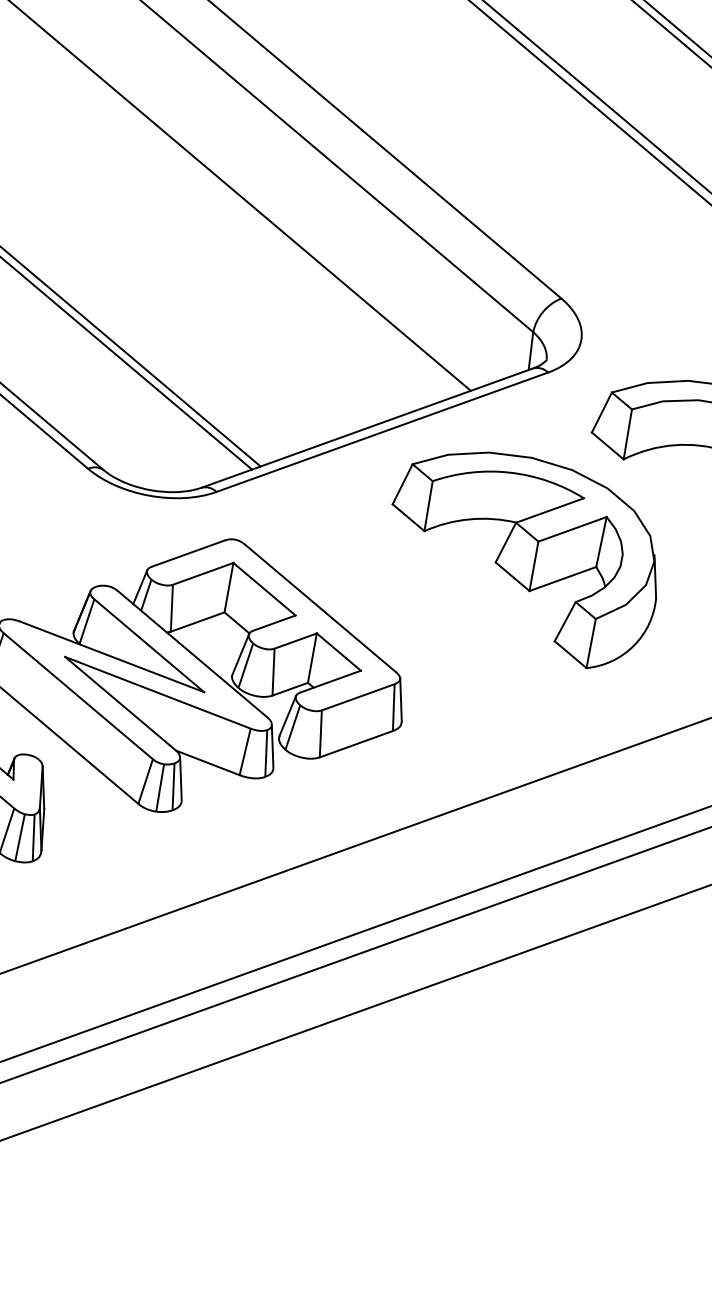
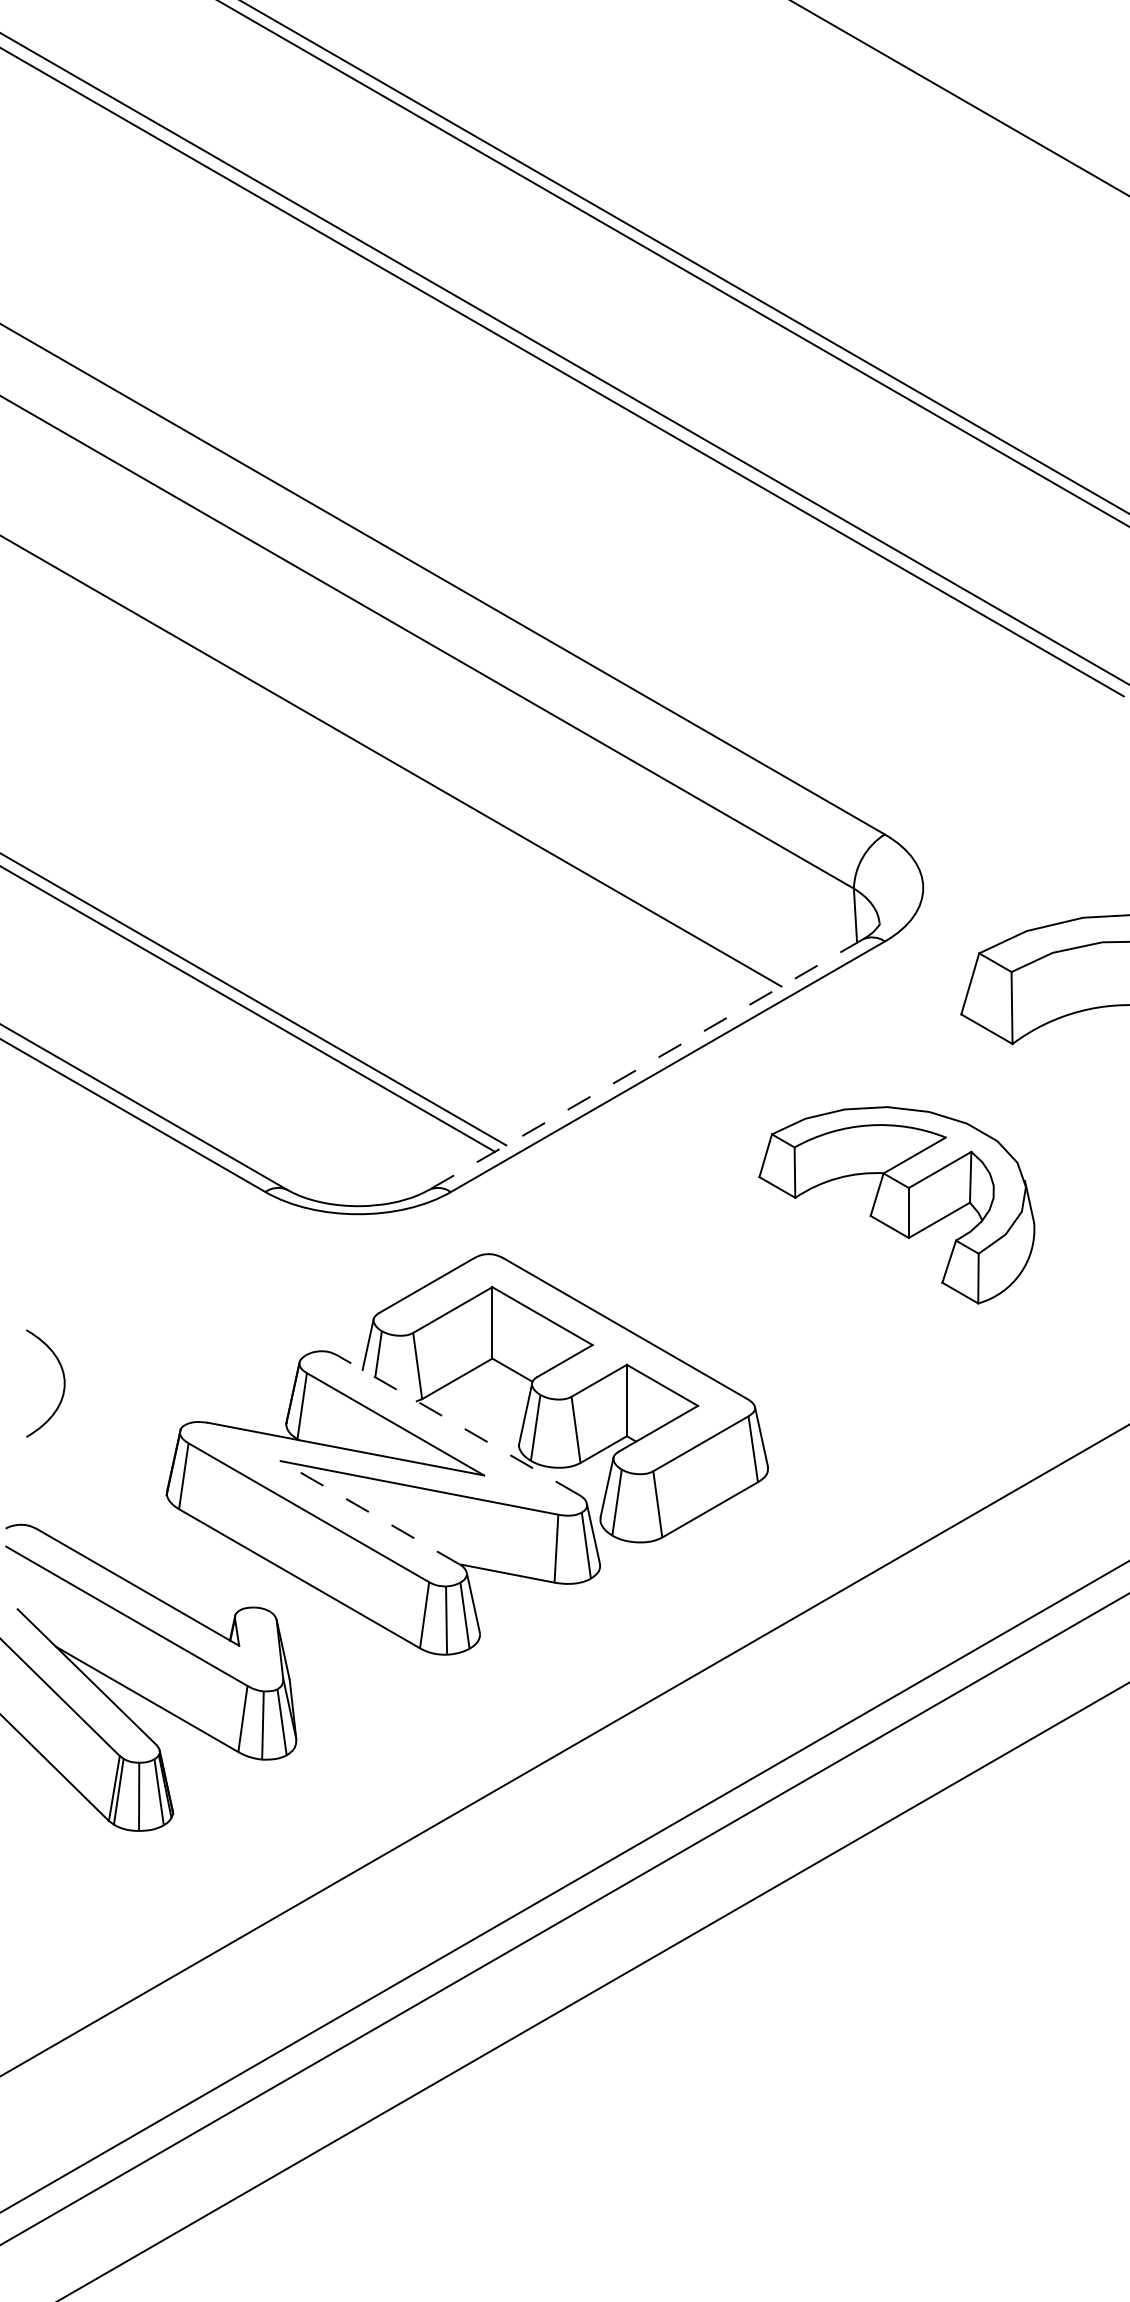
line: (367, 428) -> (646, 1064), solid -> dashed
part: (523, 556) -> (896, 1205), size x0.7
line: (192, 653) -> (457, 1424), solid -> dashed
line: (120, 703) -> (369, 1512), solid -> dashed

